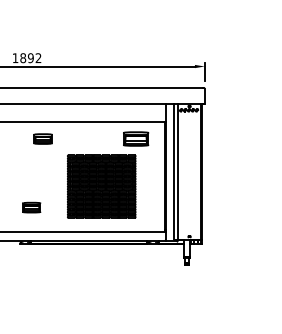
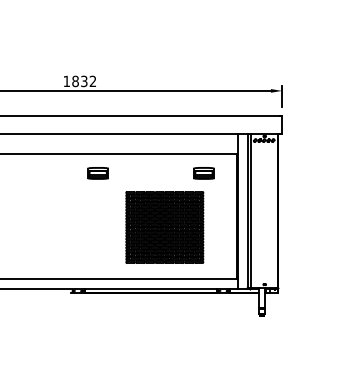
text: (30, 57) -> (83, 80), 1892 -> 1832
part: (135, 139) -> (203, 173), size x0.71
part: (31, 207) -> (84, 251), removed

